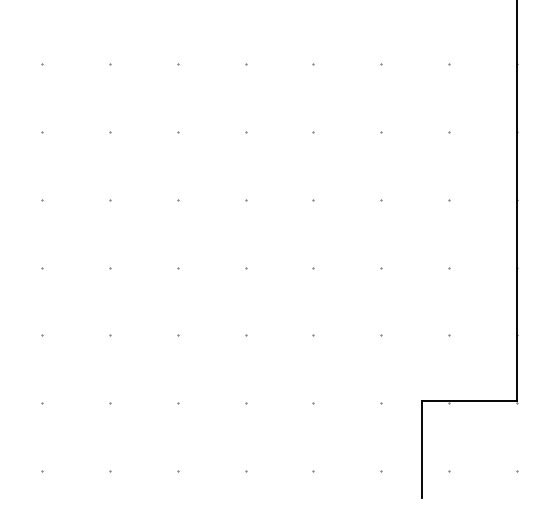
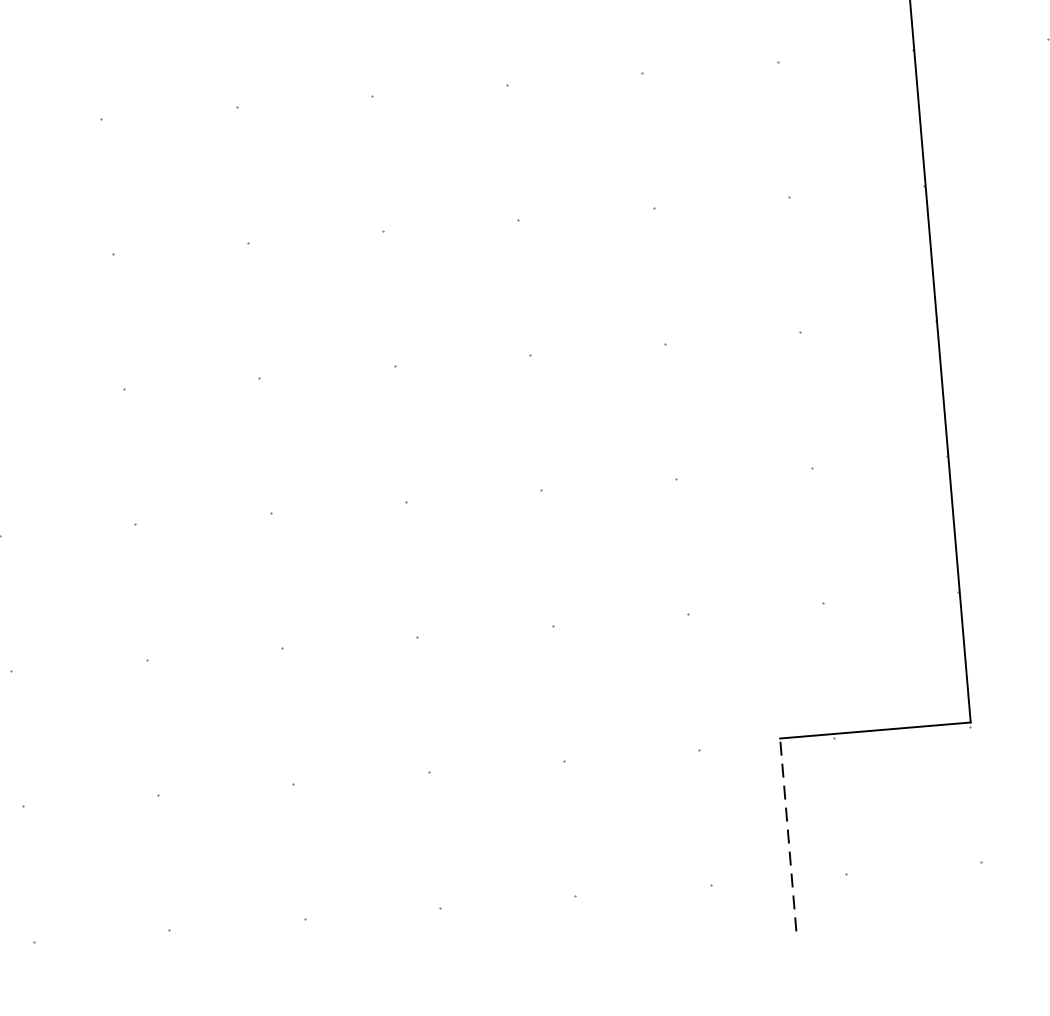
line: (421, 448) -> (787, 833), solid -> dashed

